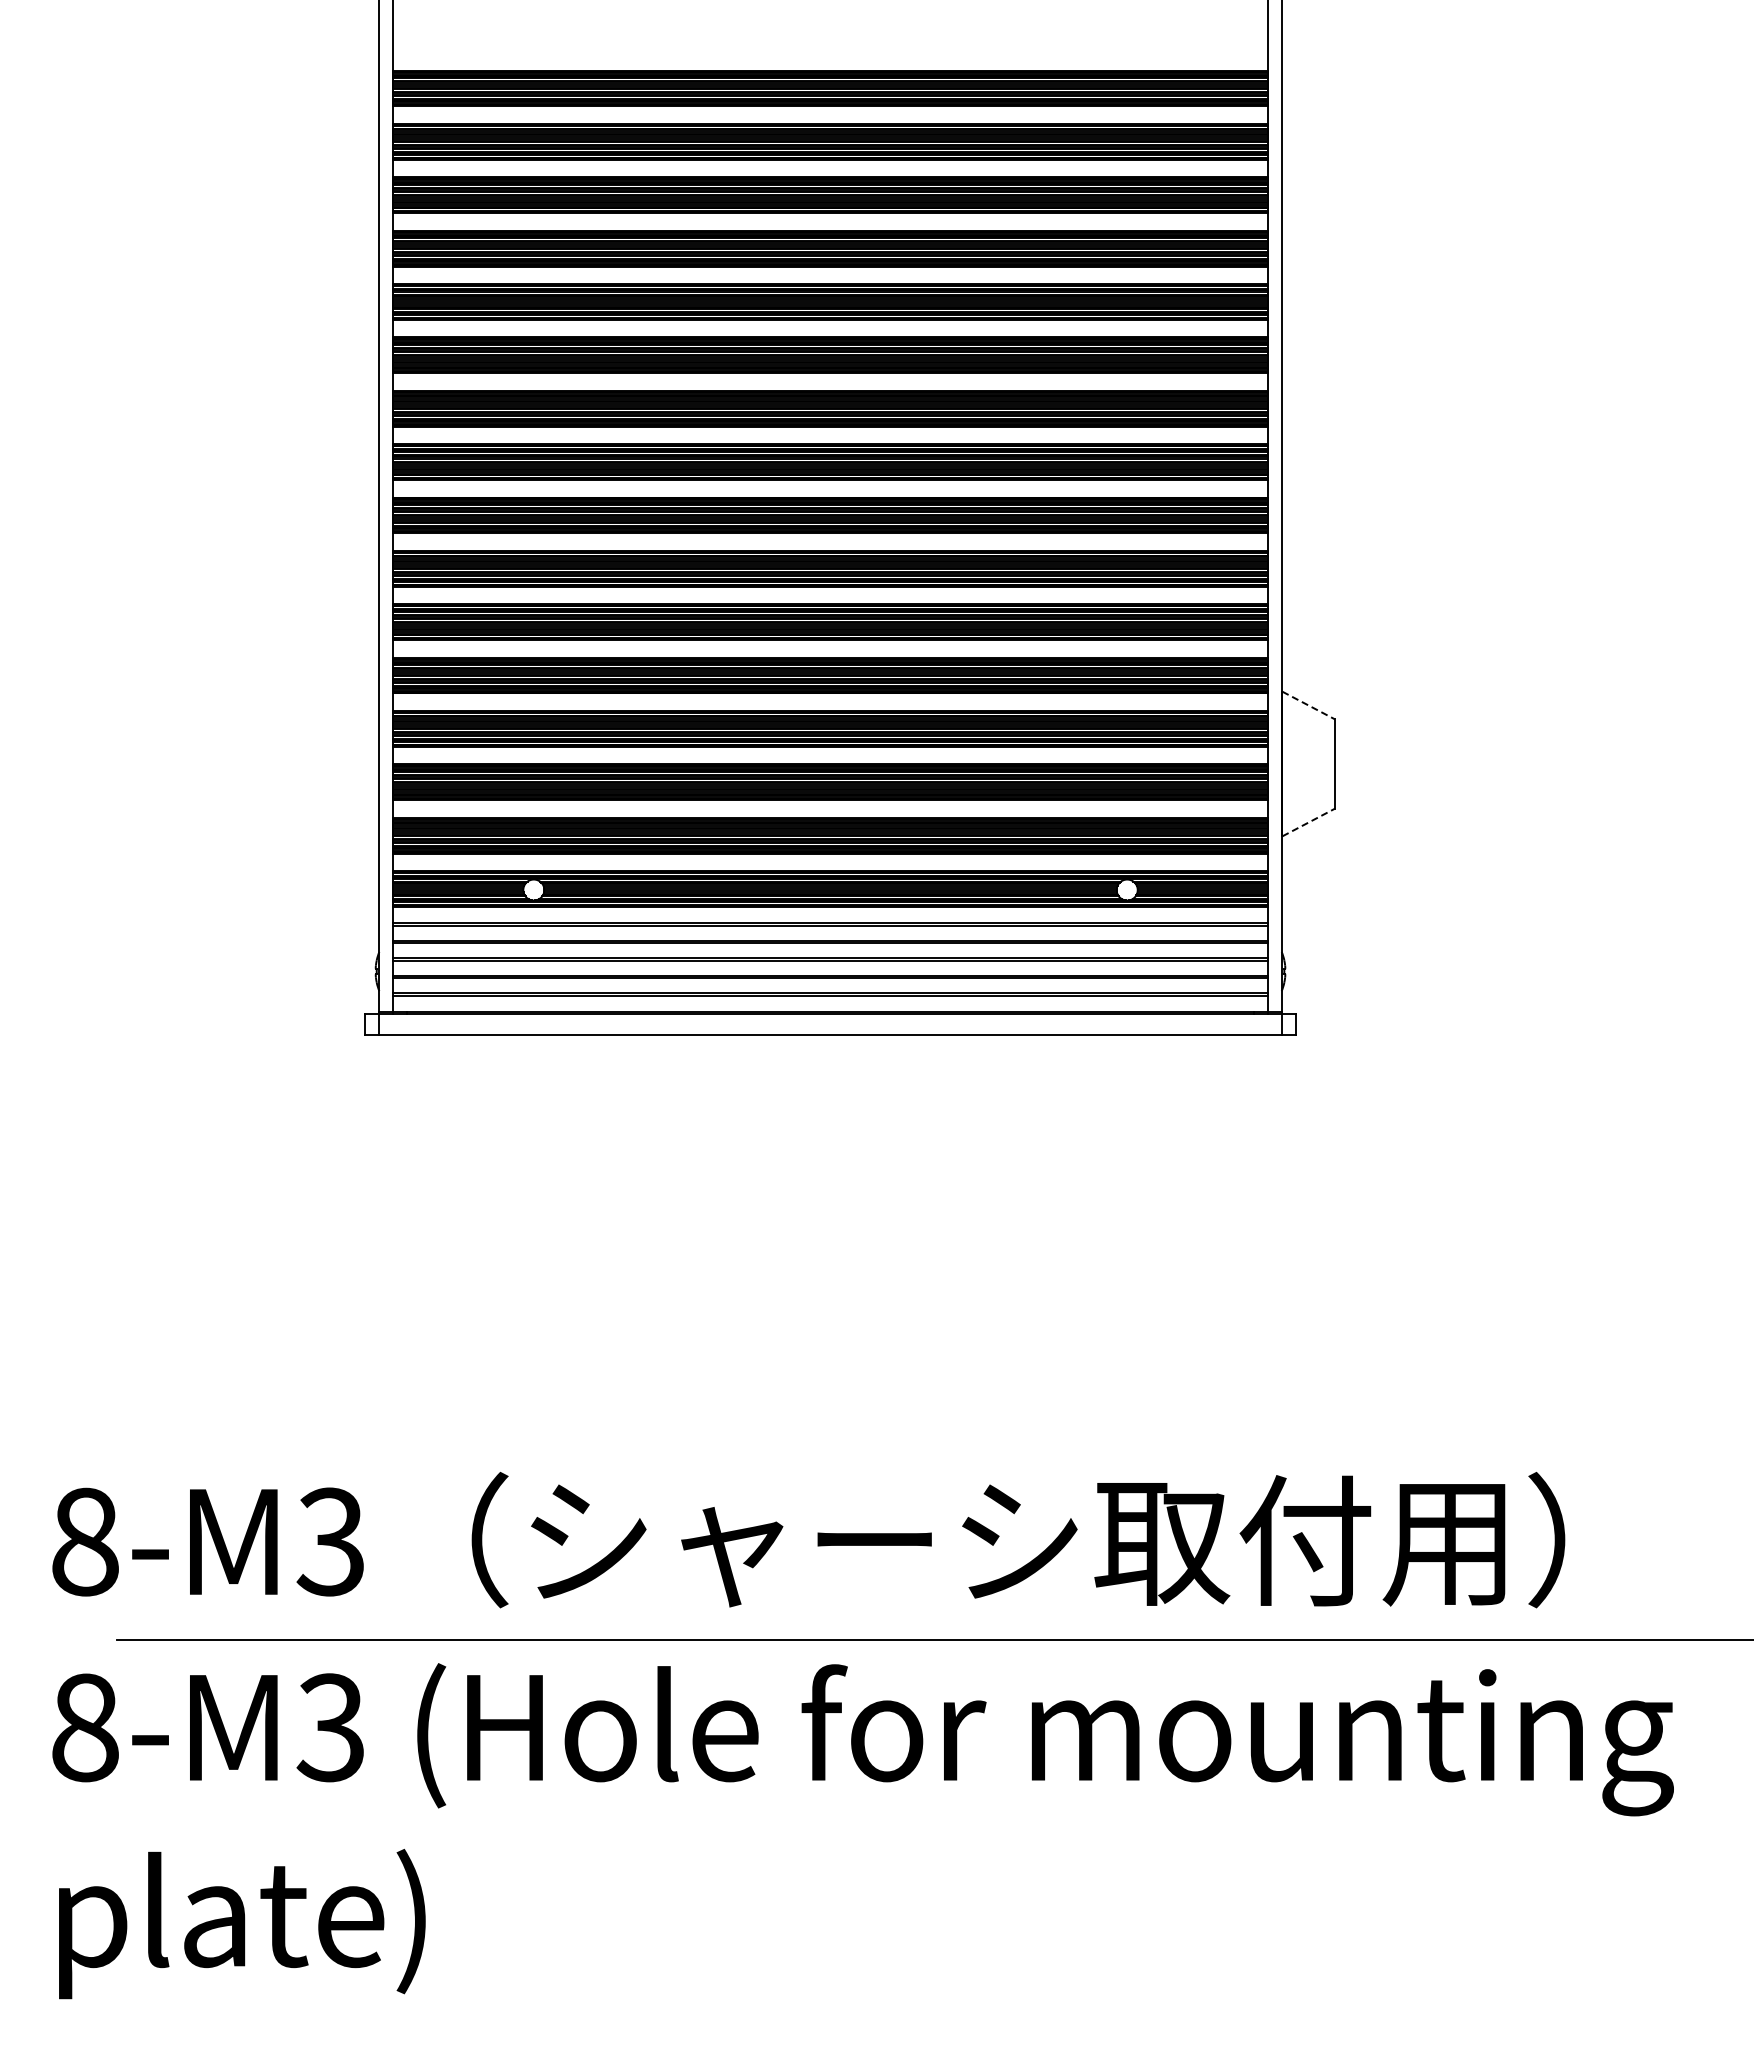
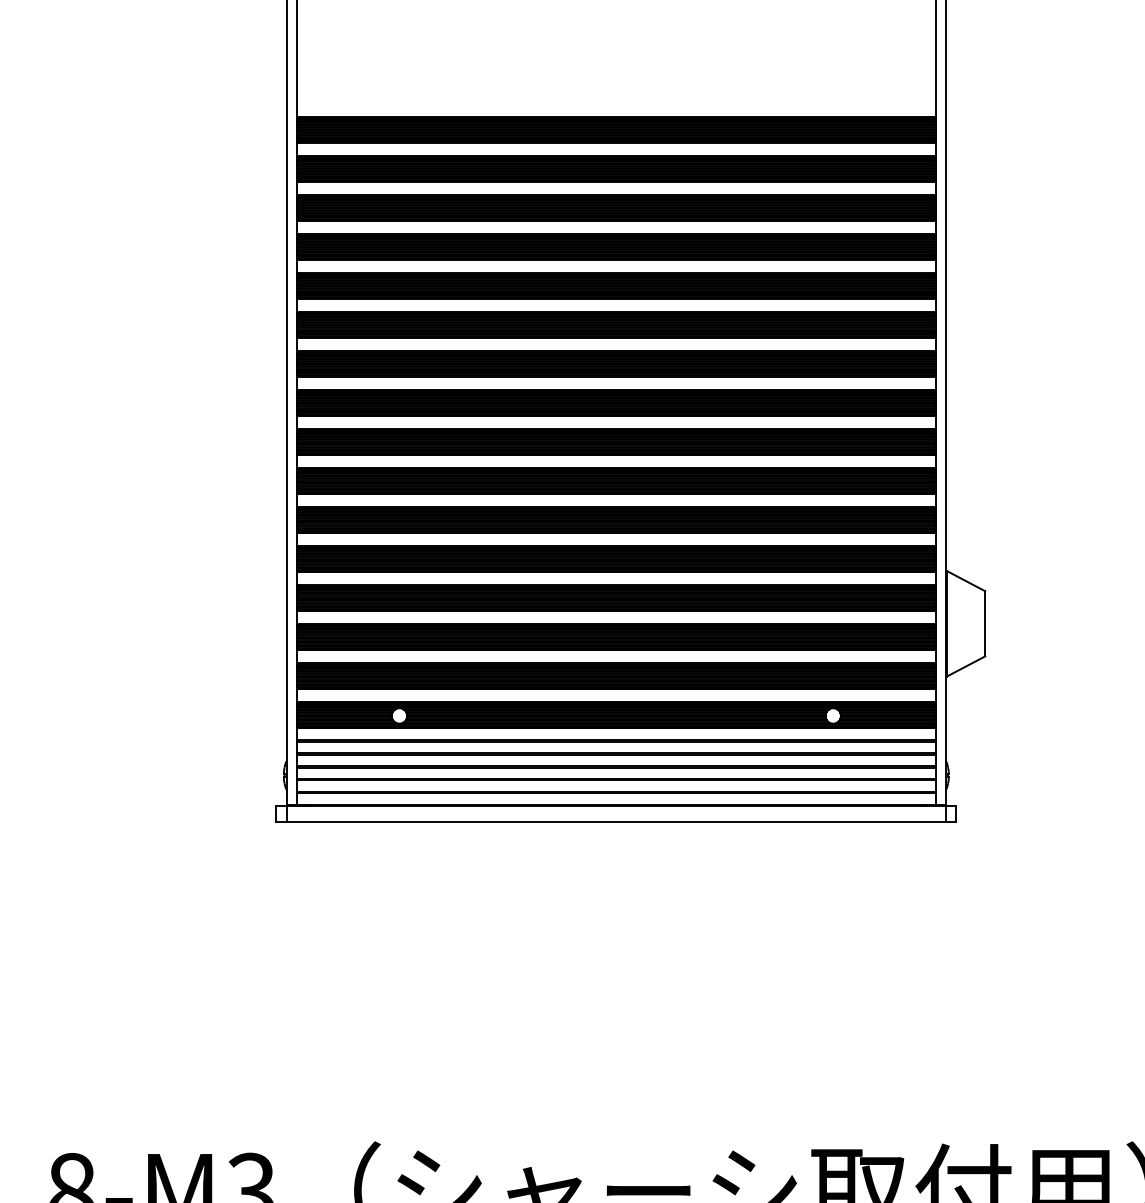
line: (1308, 705) -> (965, 581), dashed -> solid
line: (1308, 822) -> (965, 666), dashed -> solid

